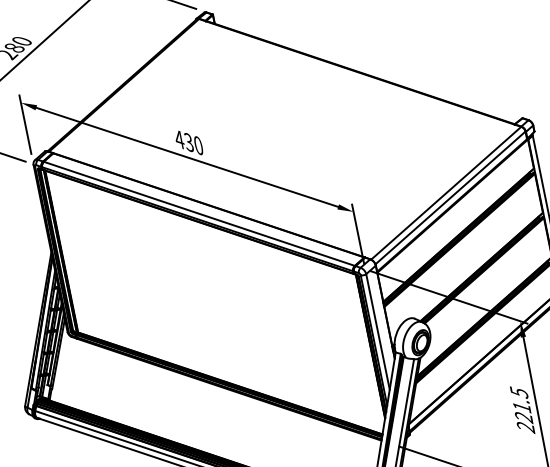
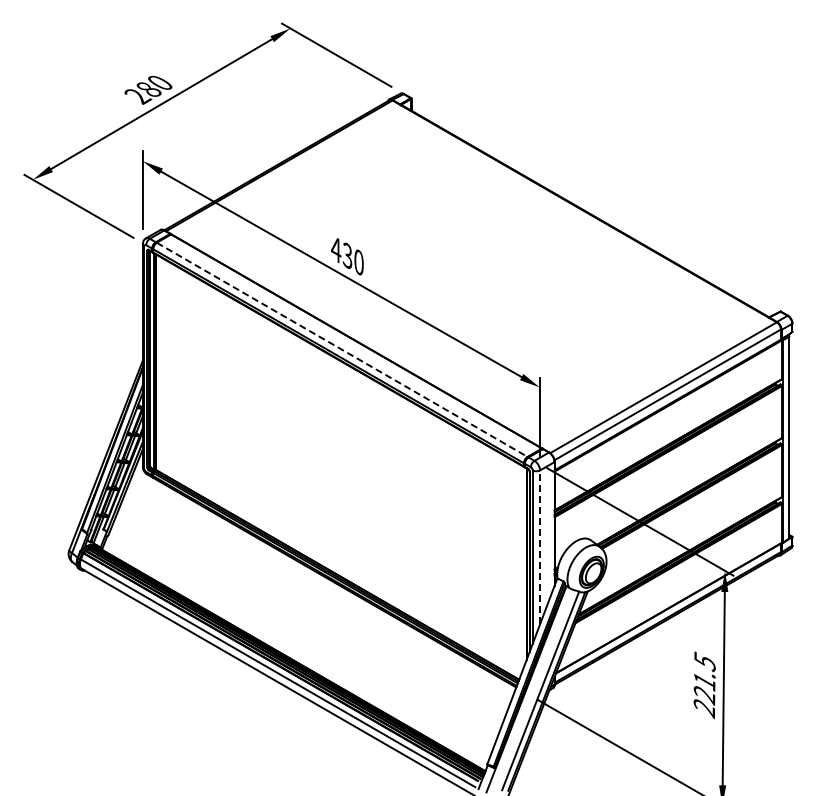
line: (199, 214) -> (342, 350), solid -> dashed
line: (378, 331) -> (540, 547), solid -> dashed

